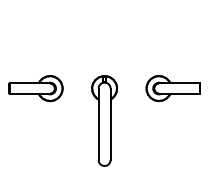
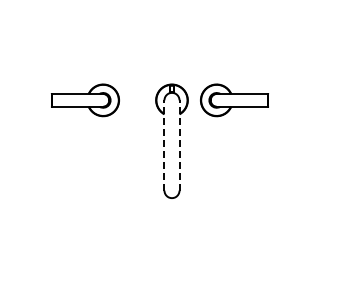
part: (173, 88) -> (234, 100), moved
line: (98, 124) -> (164, 145), solid -> dashed
line: (110, 124) -> (179, 145), solid -> dashed

